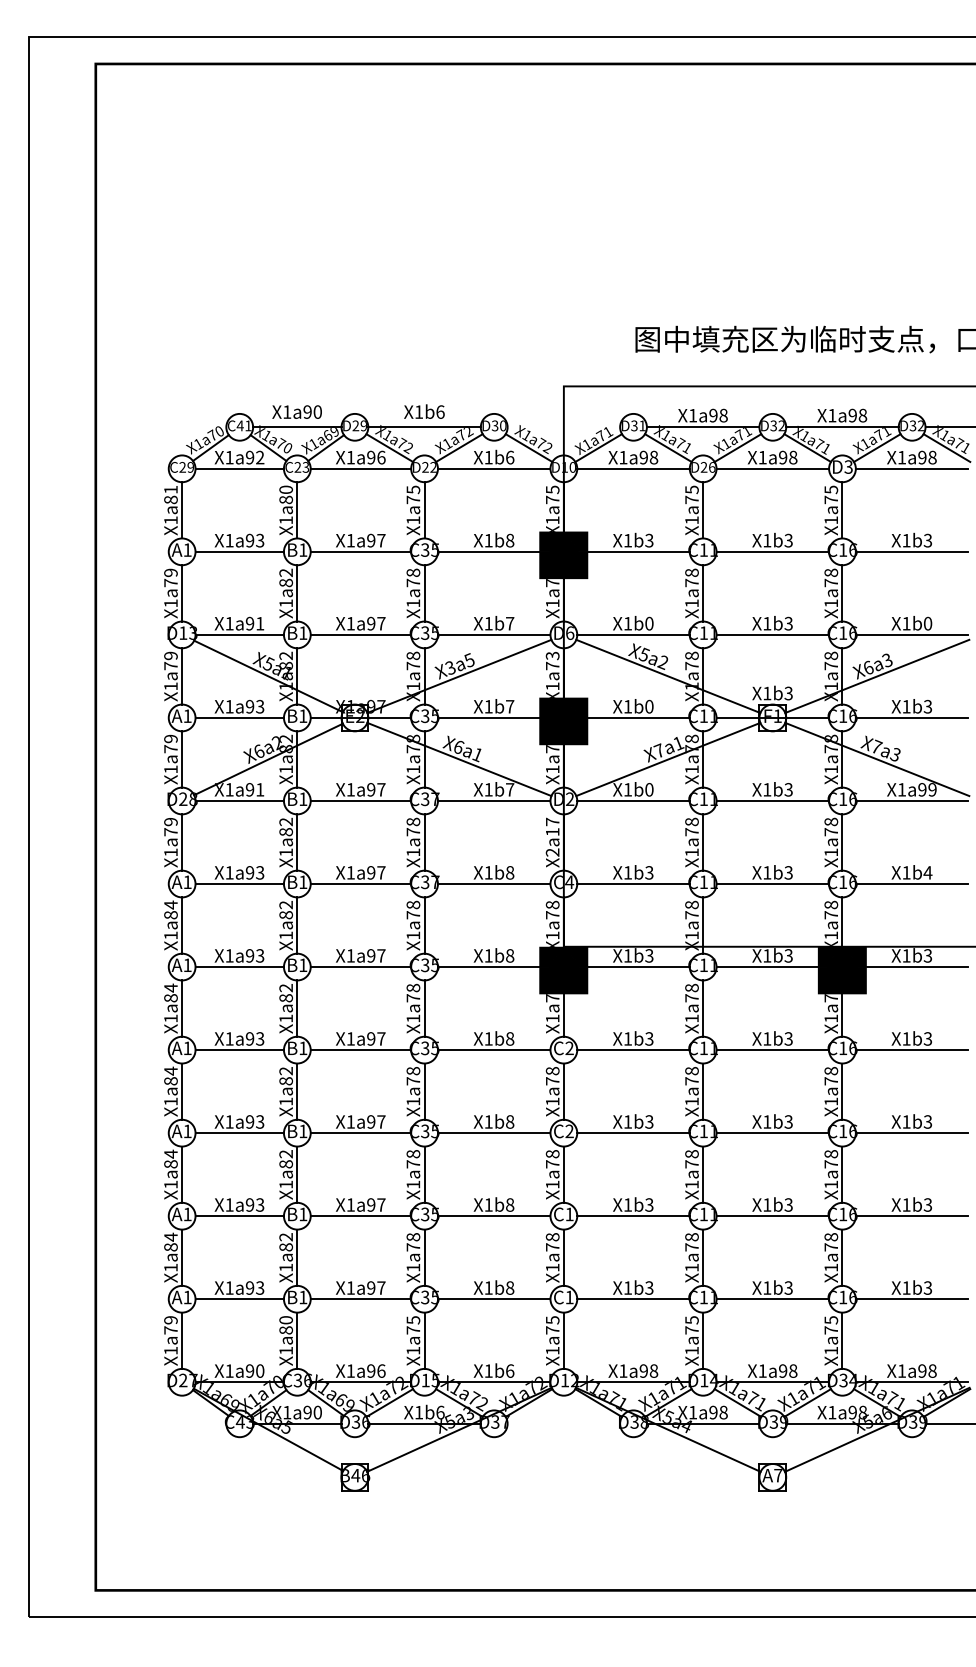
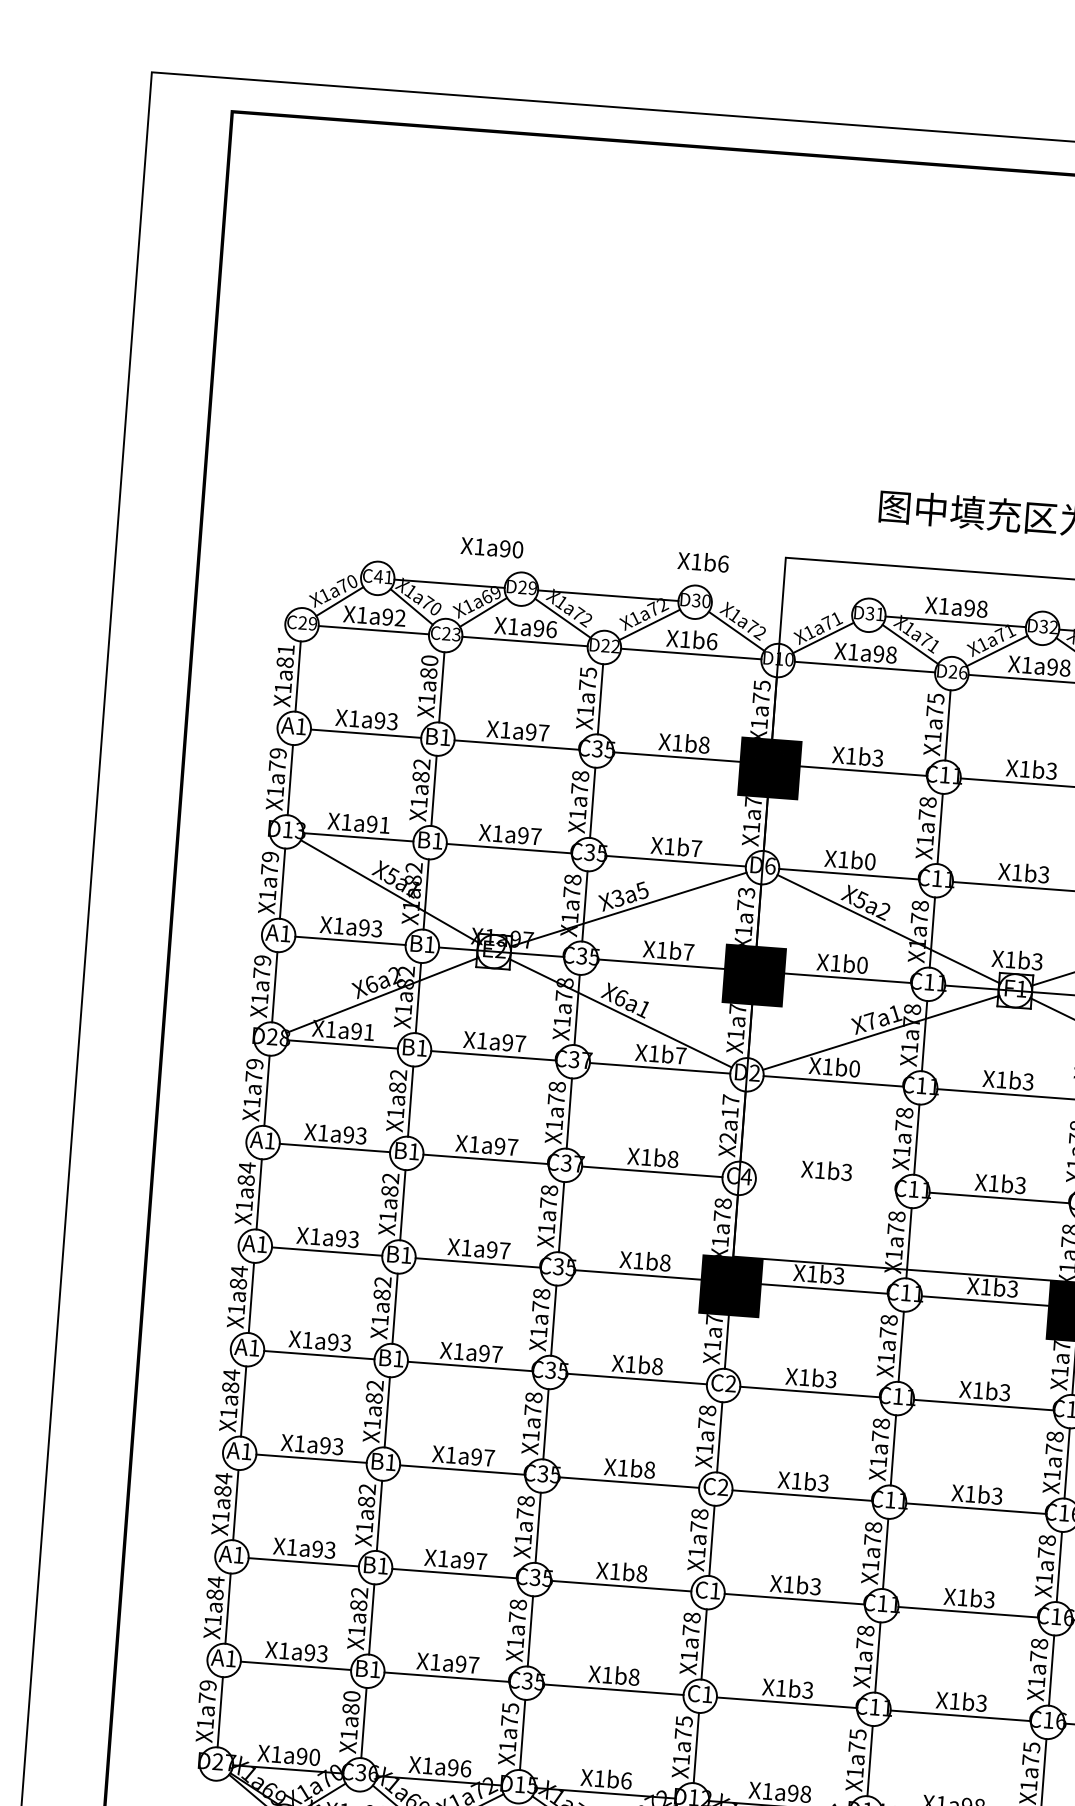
text: (296, 411) -> (491, 547), moved
text: (424, 411) -> (703, 561), moved
line: (633, 884) -> (825, 1185), removed

